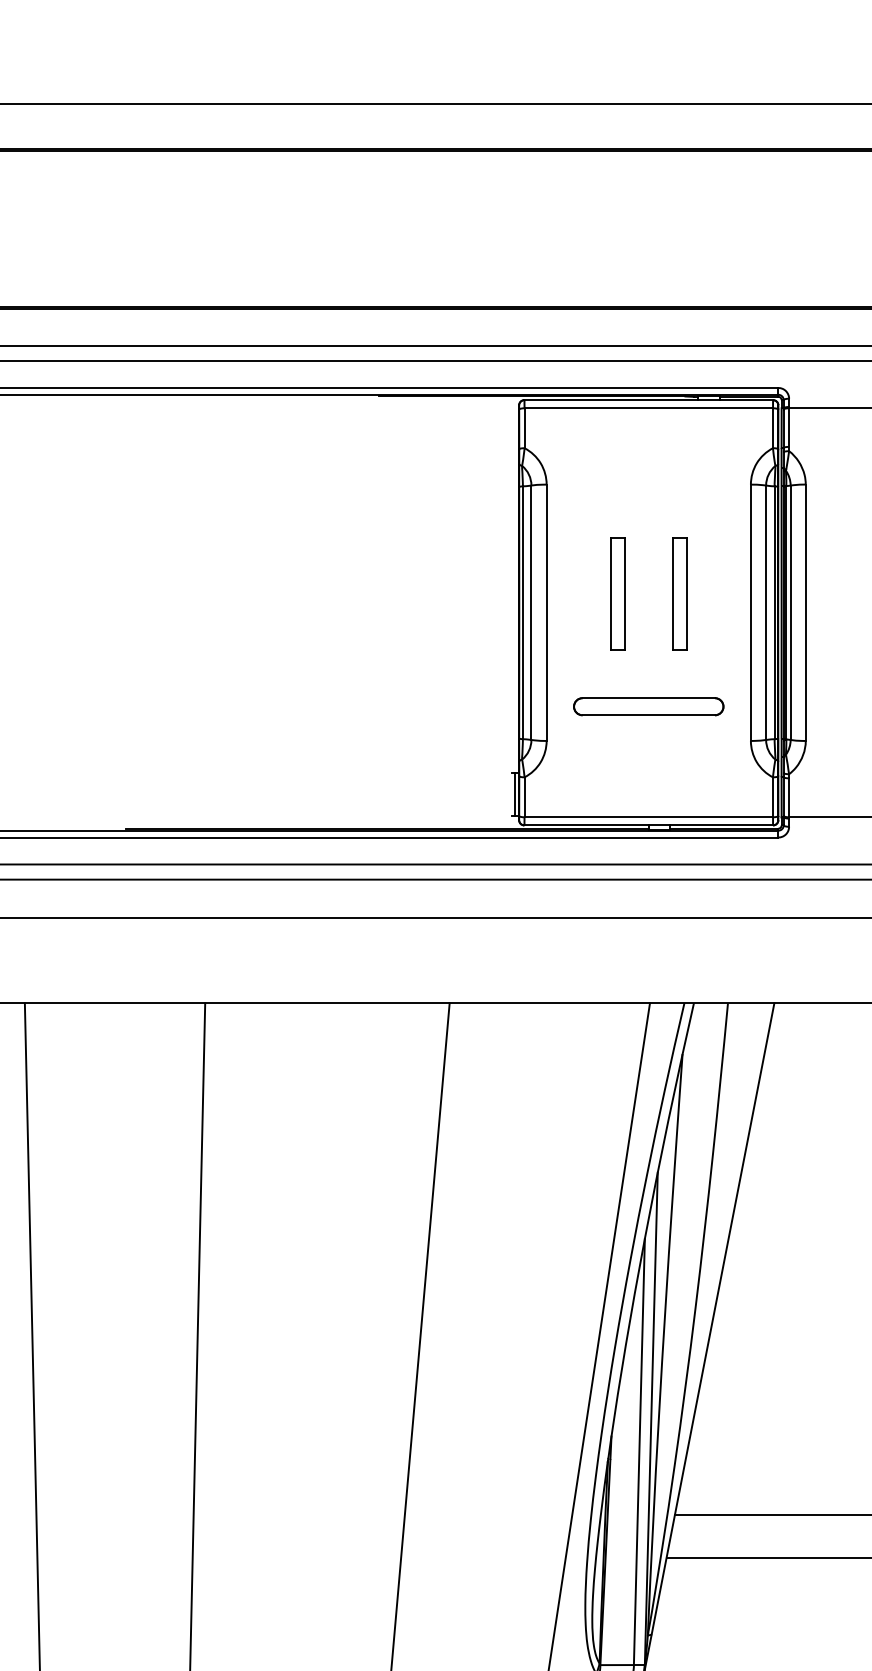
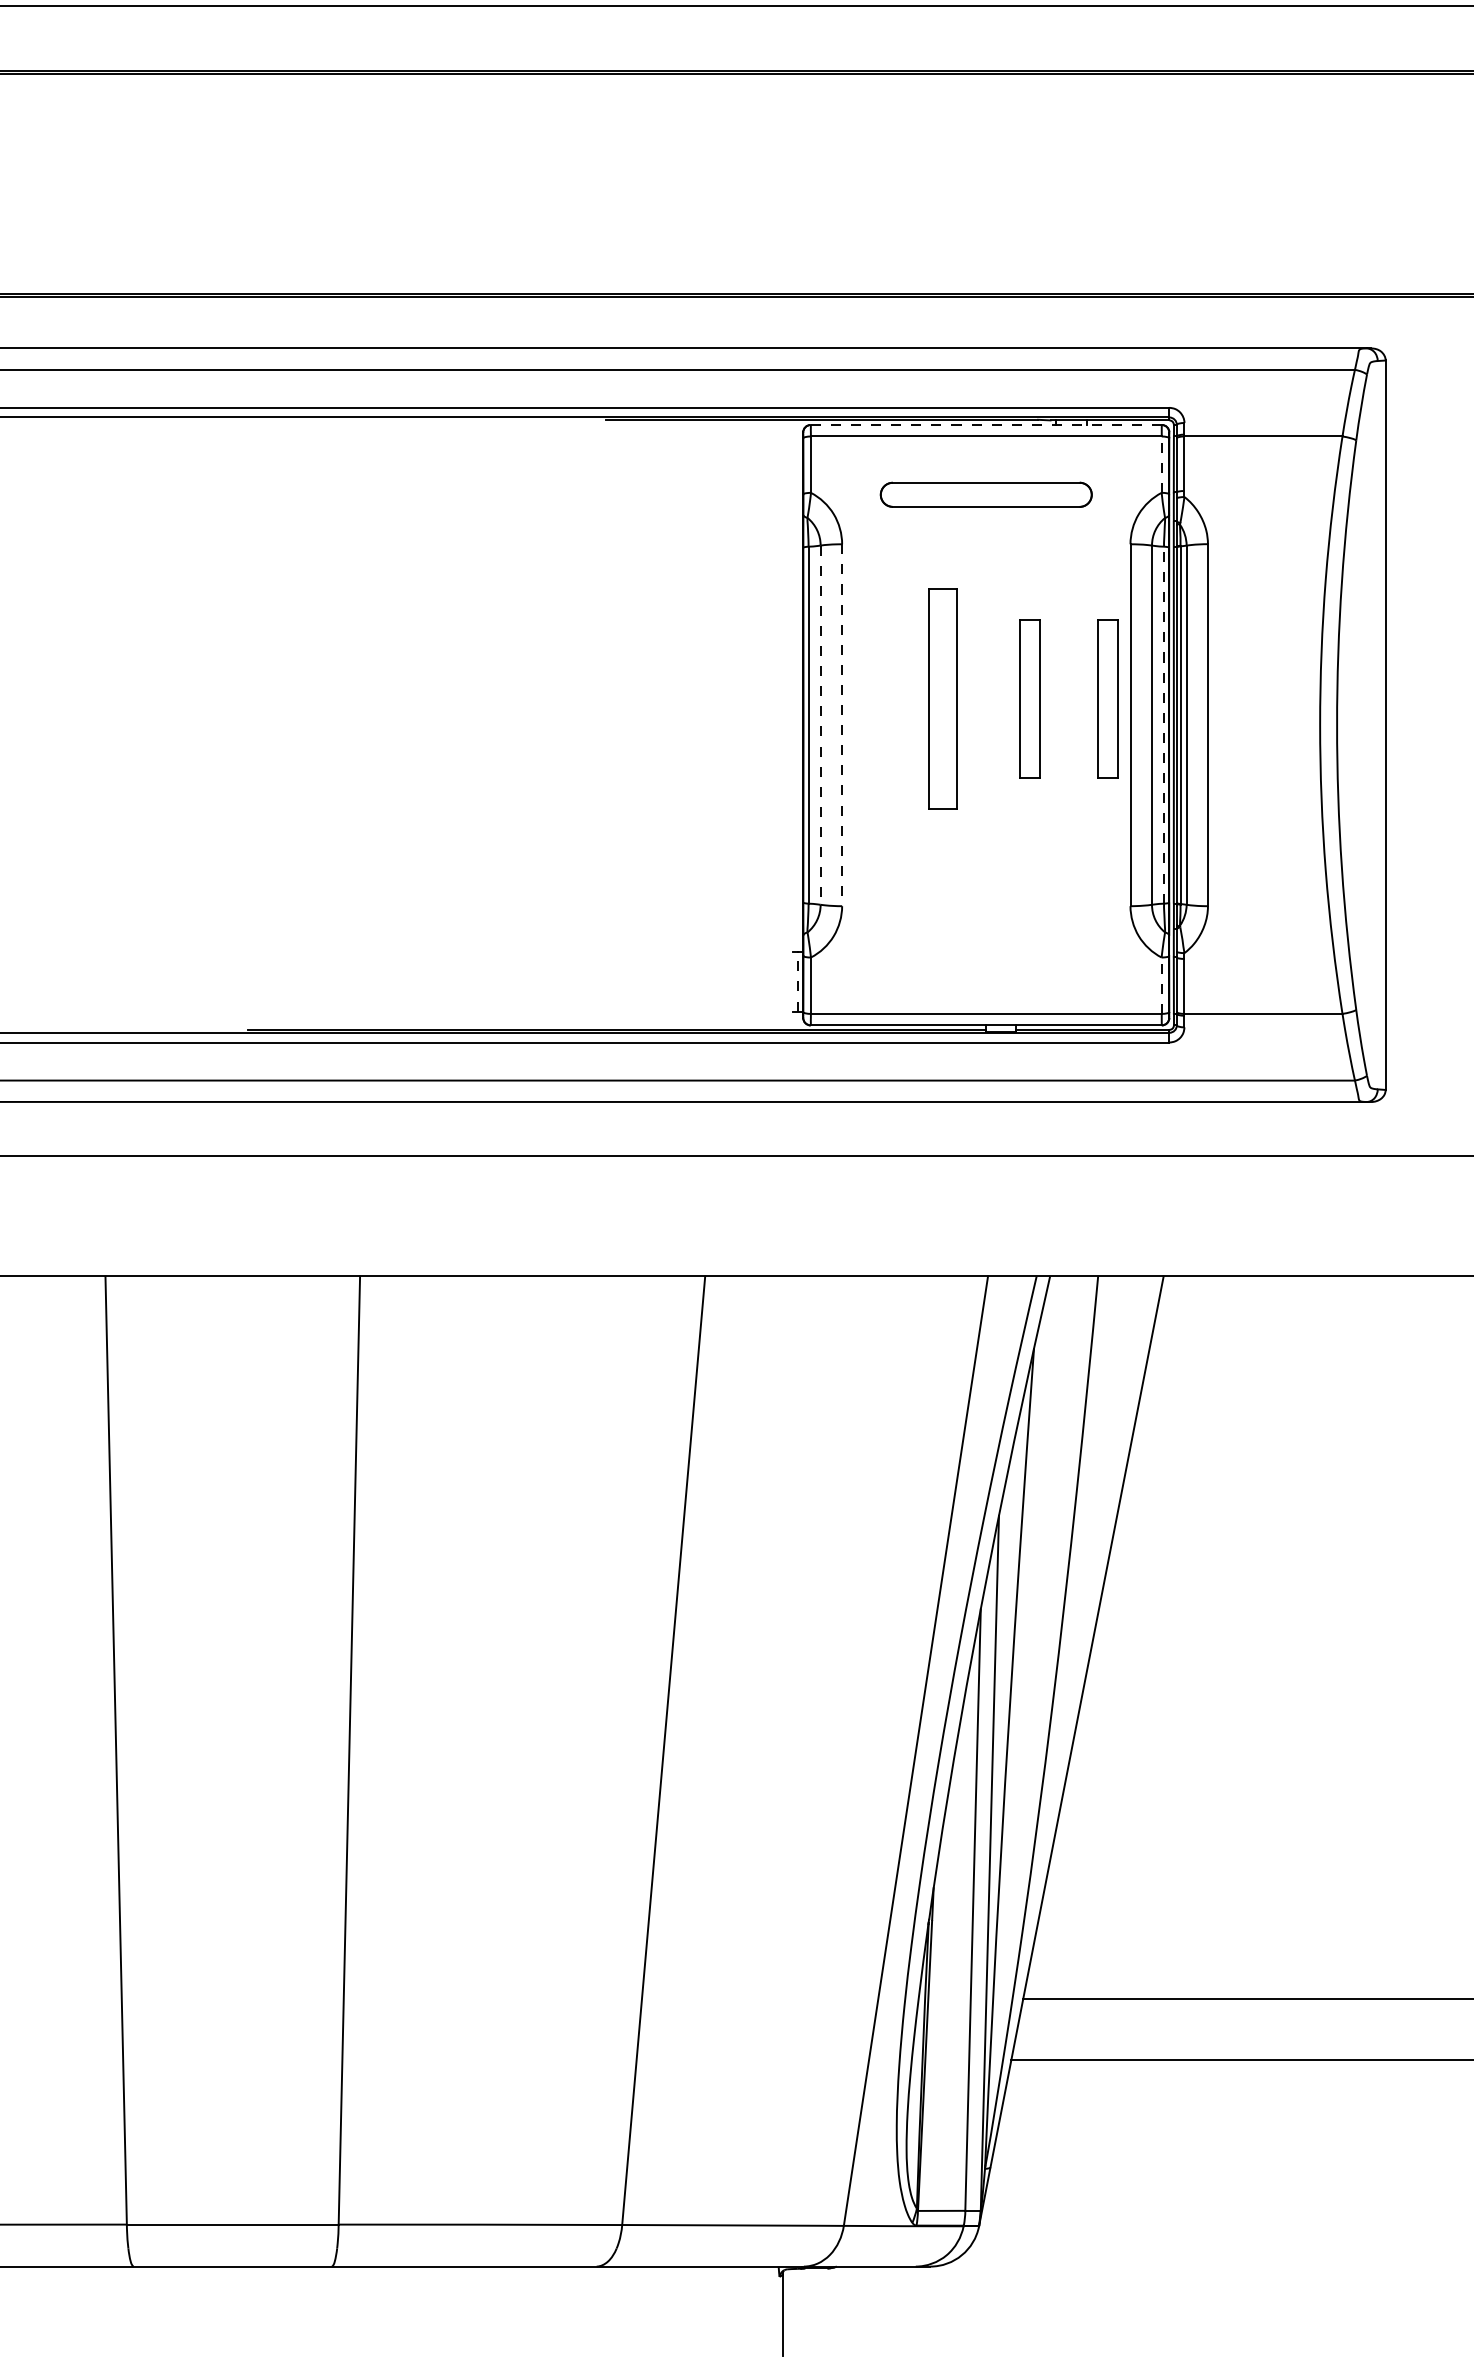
line: (648, 400) -> (986, 425), solid -> dashed
line: (772, 428) -> (1161, 464), solid -> dashed
part: (617, 593) -> (942, 698), size x1.4
part: (734, 593) -> (1107, 698), added
line: (531, 612) -> (820, 725), solid -> dashed
line: (546, 612) -> (842, 725), solid -> dashed
line: (774, 612) -> (1163, 724), solid -> dashed
part: (648, 706) -> (985, 494), moved
line: (515, 794) -> (797, 981), solid -> dashed
line: (772, 797) -> (1161, 985), solid -> dashed

